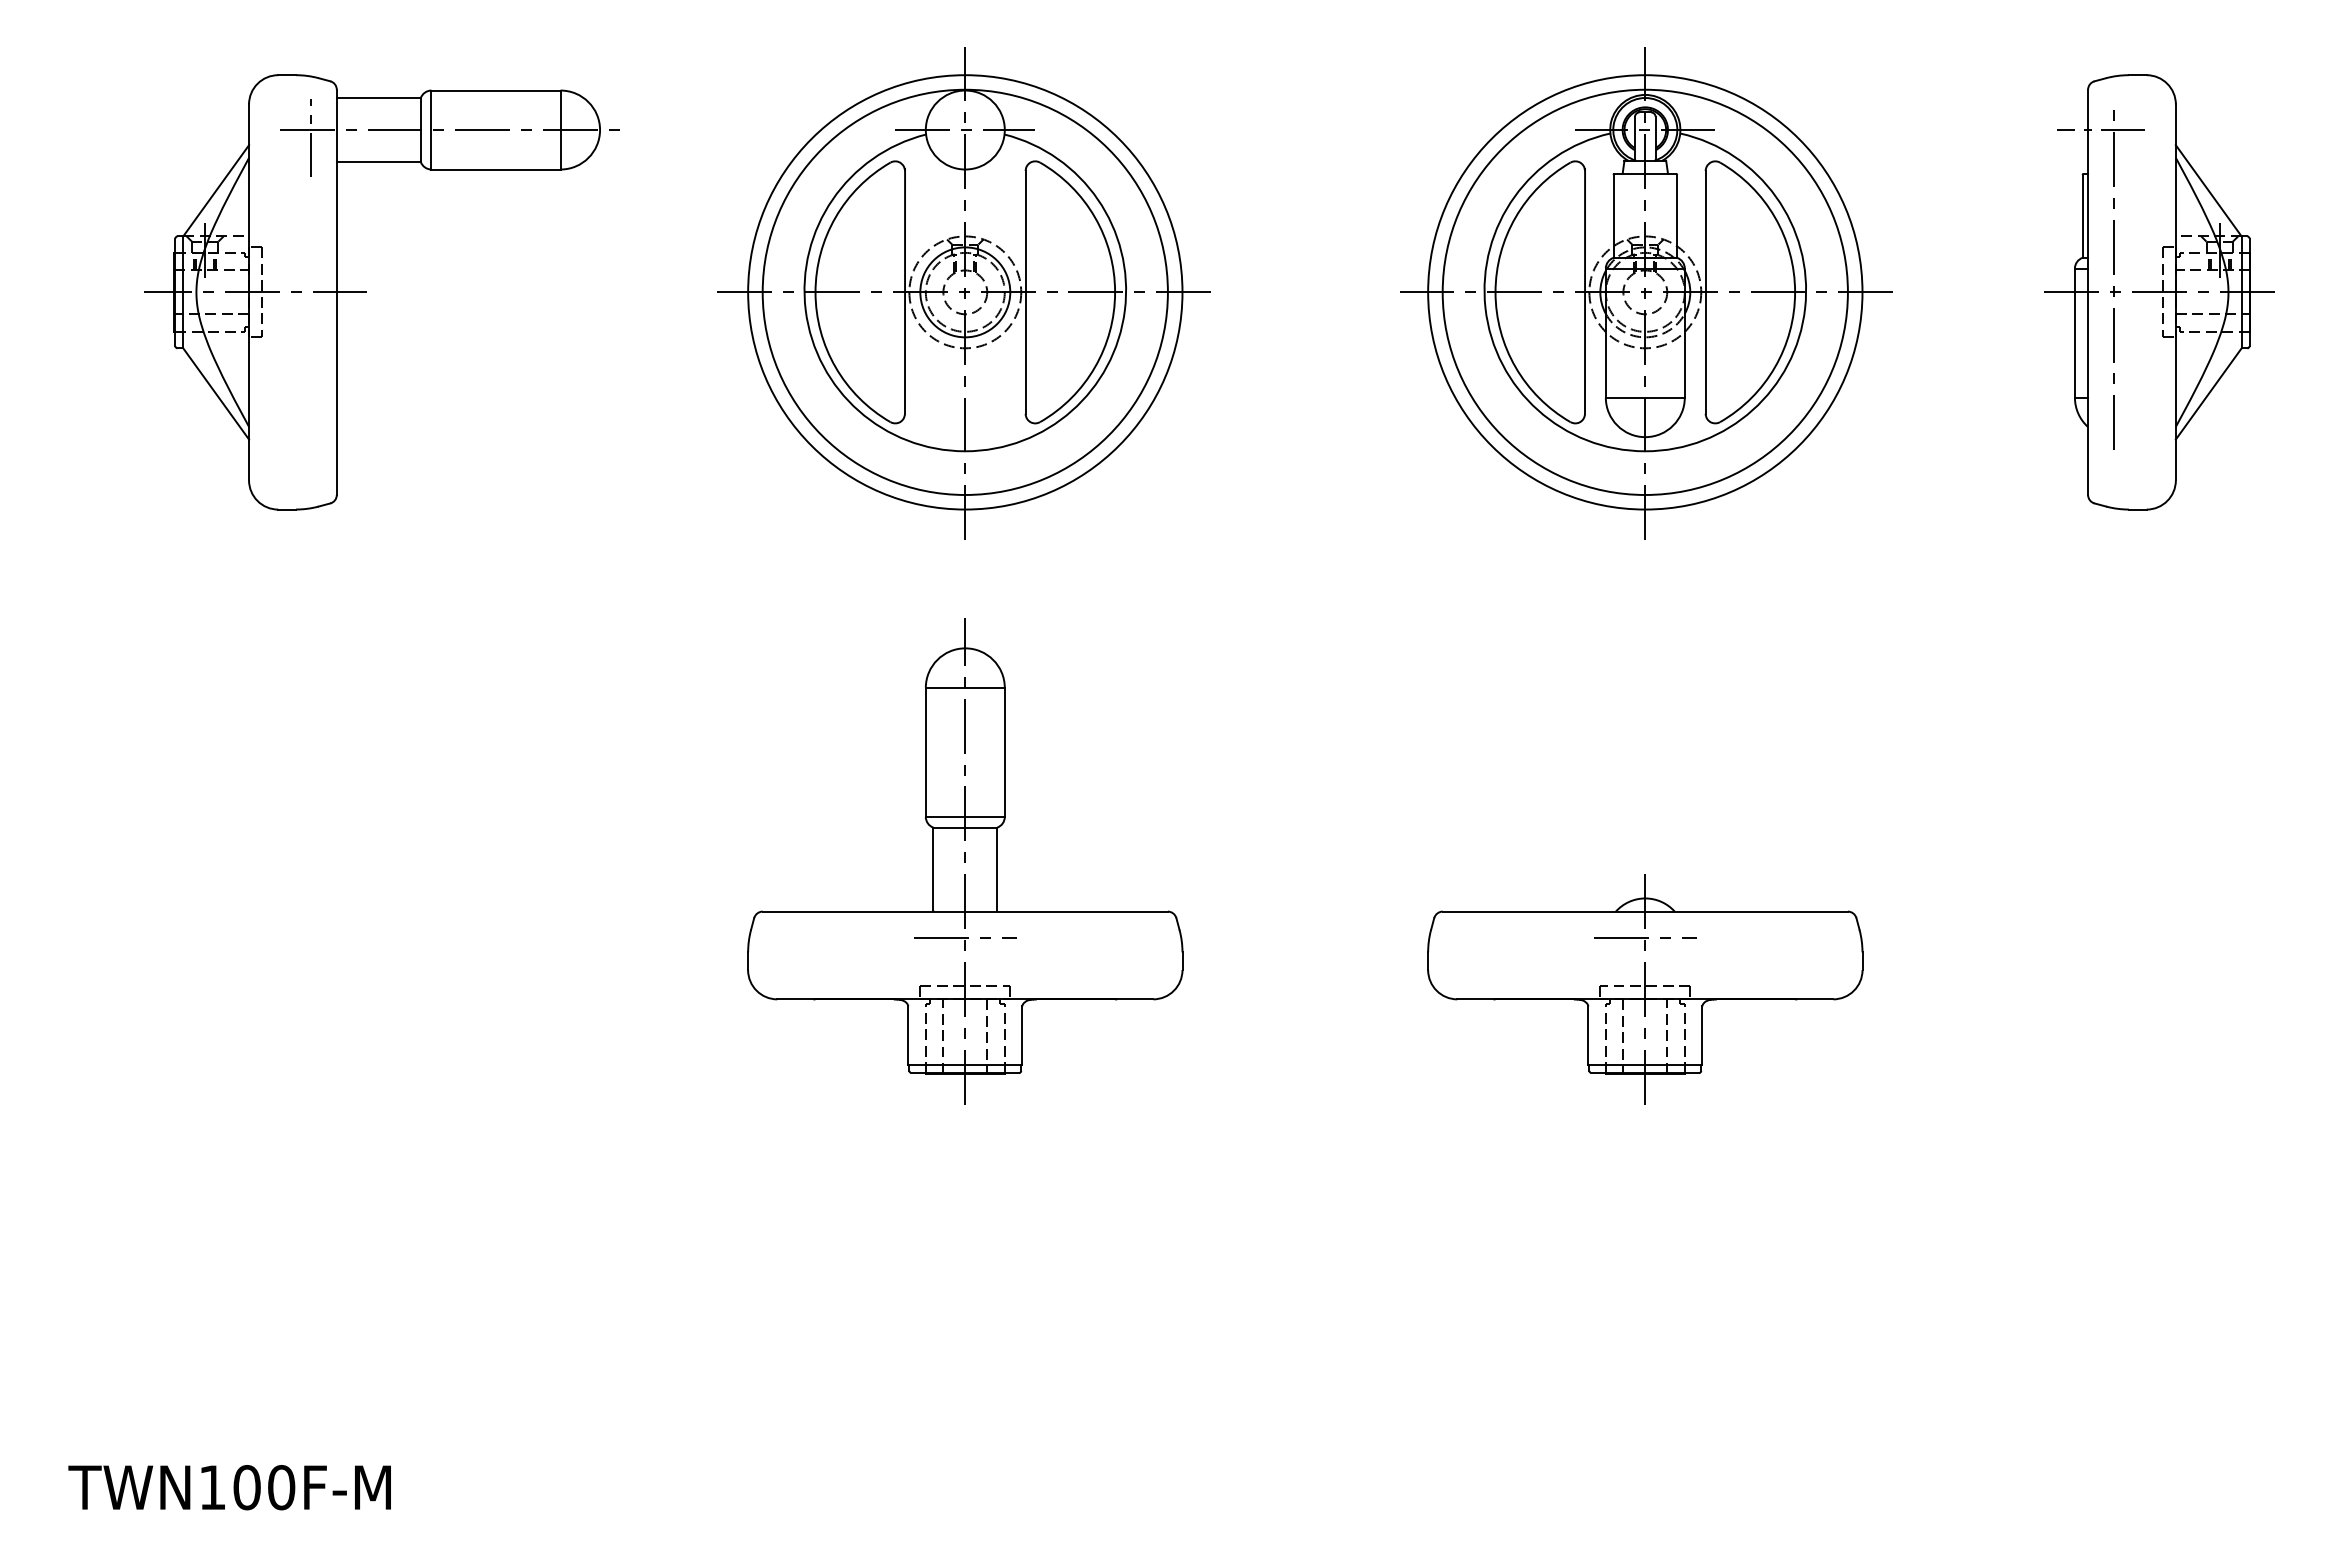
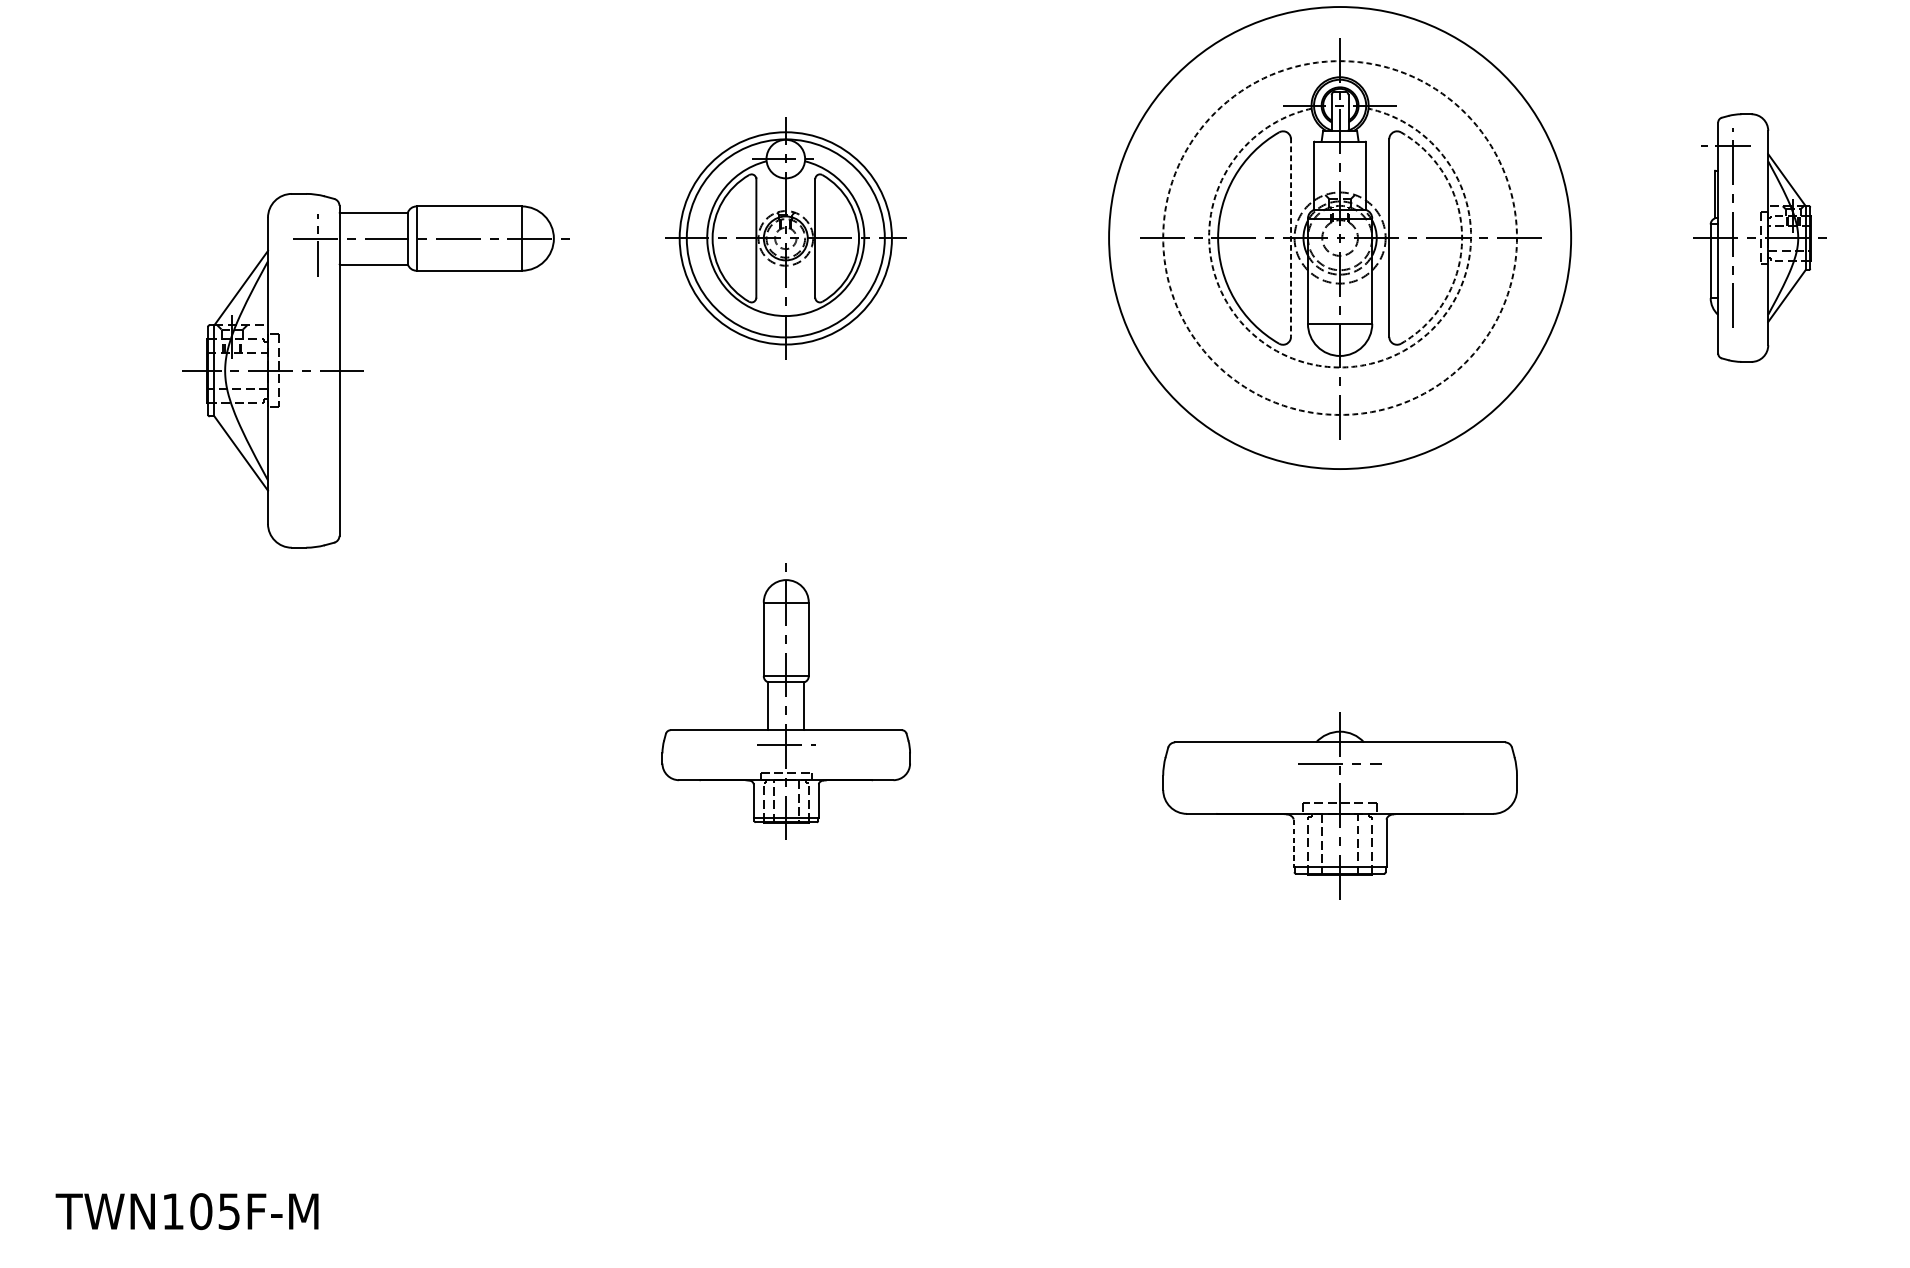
line: (1585, 291) -> (1291, 237), solid -> dashed
circle: (1644, 291) -> (1339, 237), size x1.4
part: (366, 292) -> (363, 370), moved
circle: (1645, 292) -> (1340, 238), solid -> dashed
arc: (1795, 292) -> (1462, 238), solid -> dashed
part: (2159, 292) -> (1758, 238), size x0.7
part: (963, 293) -> (784, 238), size x0.6
arc: (1645, 451) -> (1340, 367), solid -> dashed
part: (965, 861) -> (786, 701), size x0.7
line: (1588, 1036) -> (1293, 844), solid -> dashed
text: (281, 1487) -> (229, 1211), TWN100F-M -> TWN105F-M

